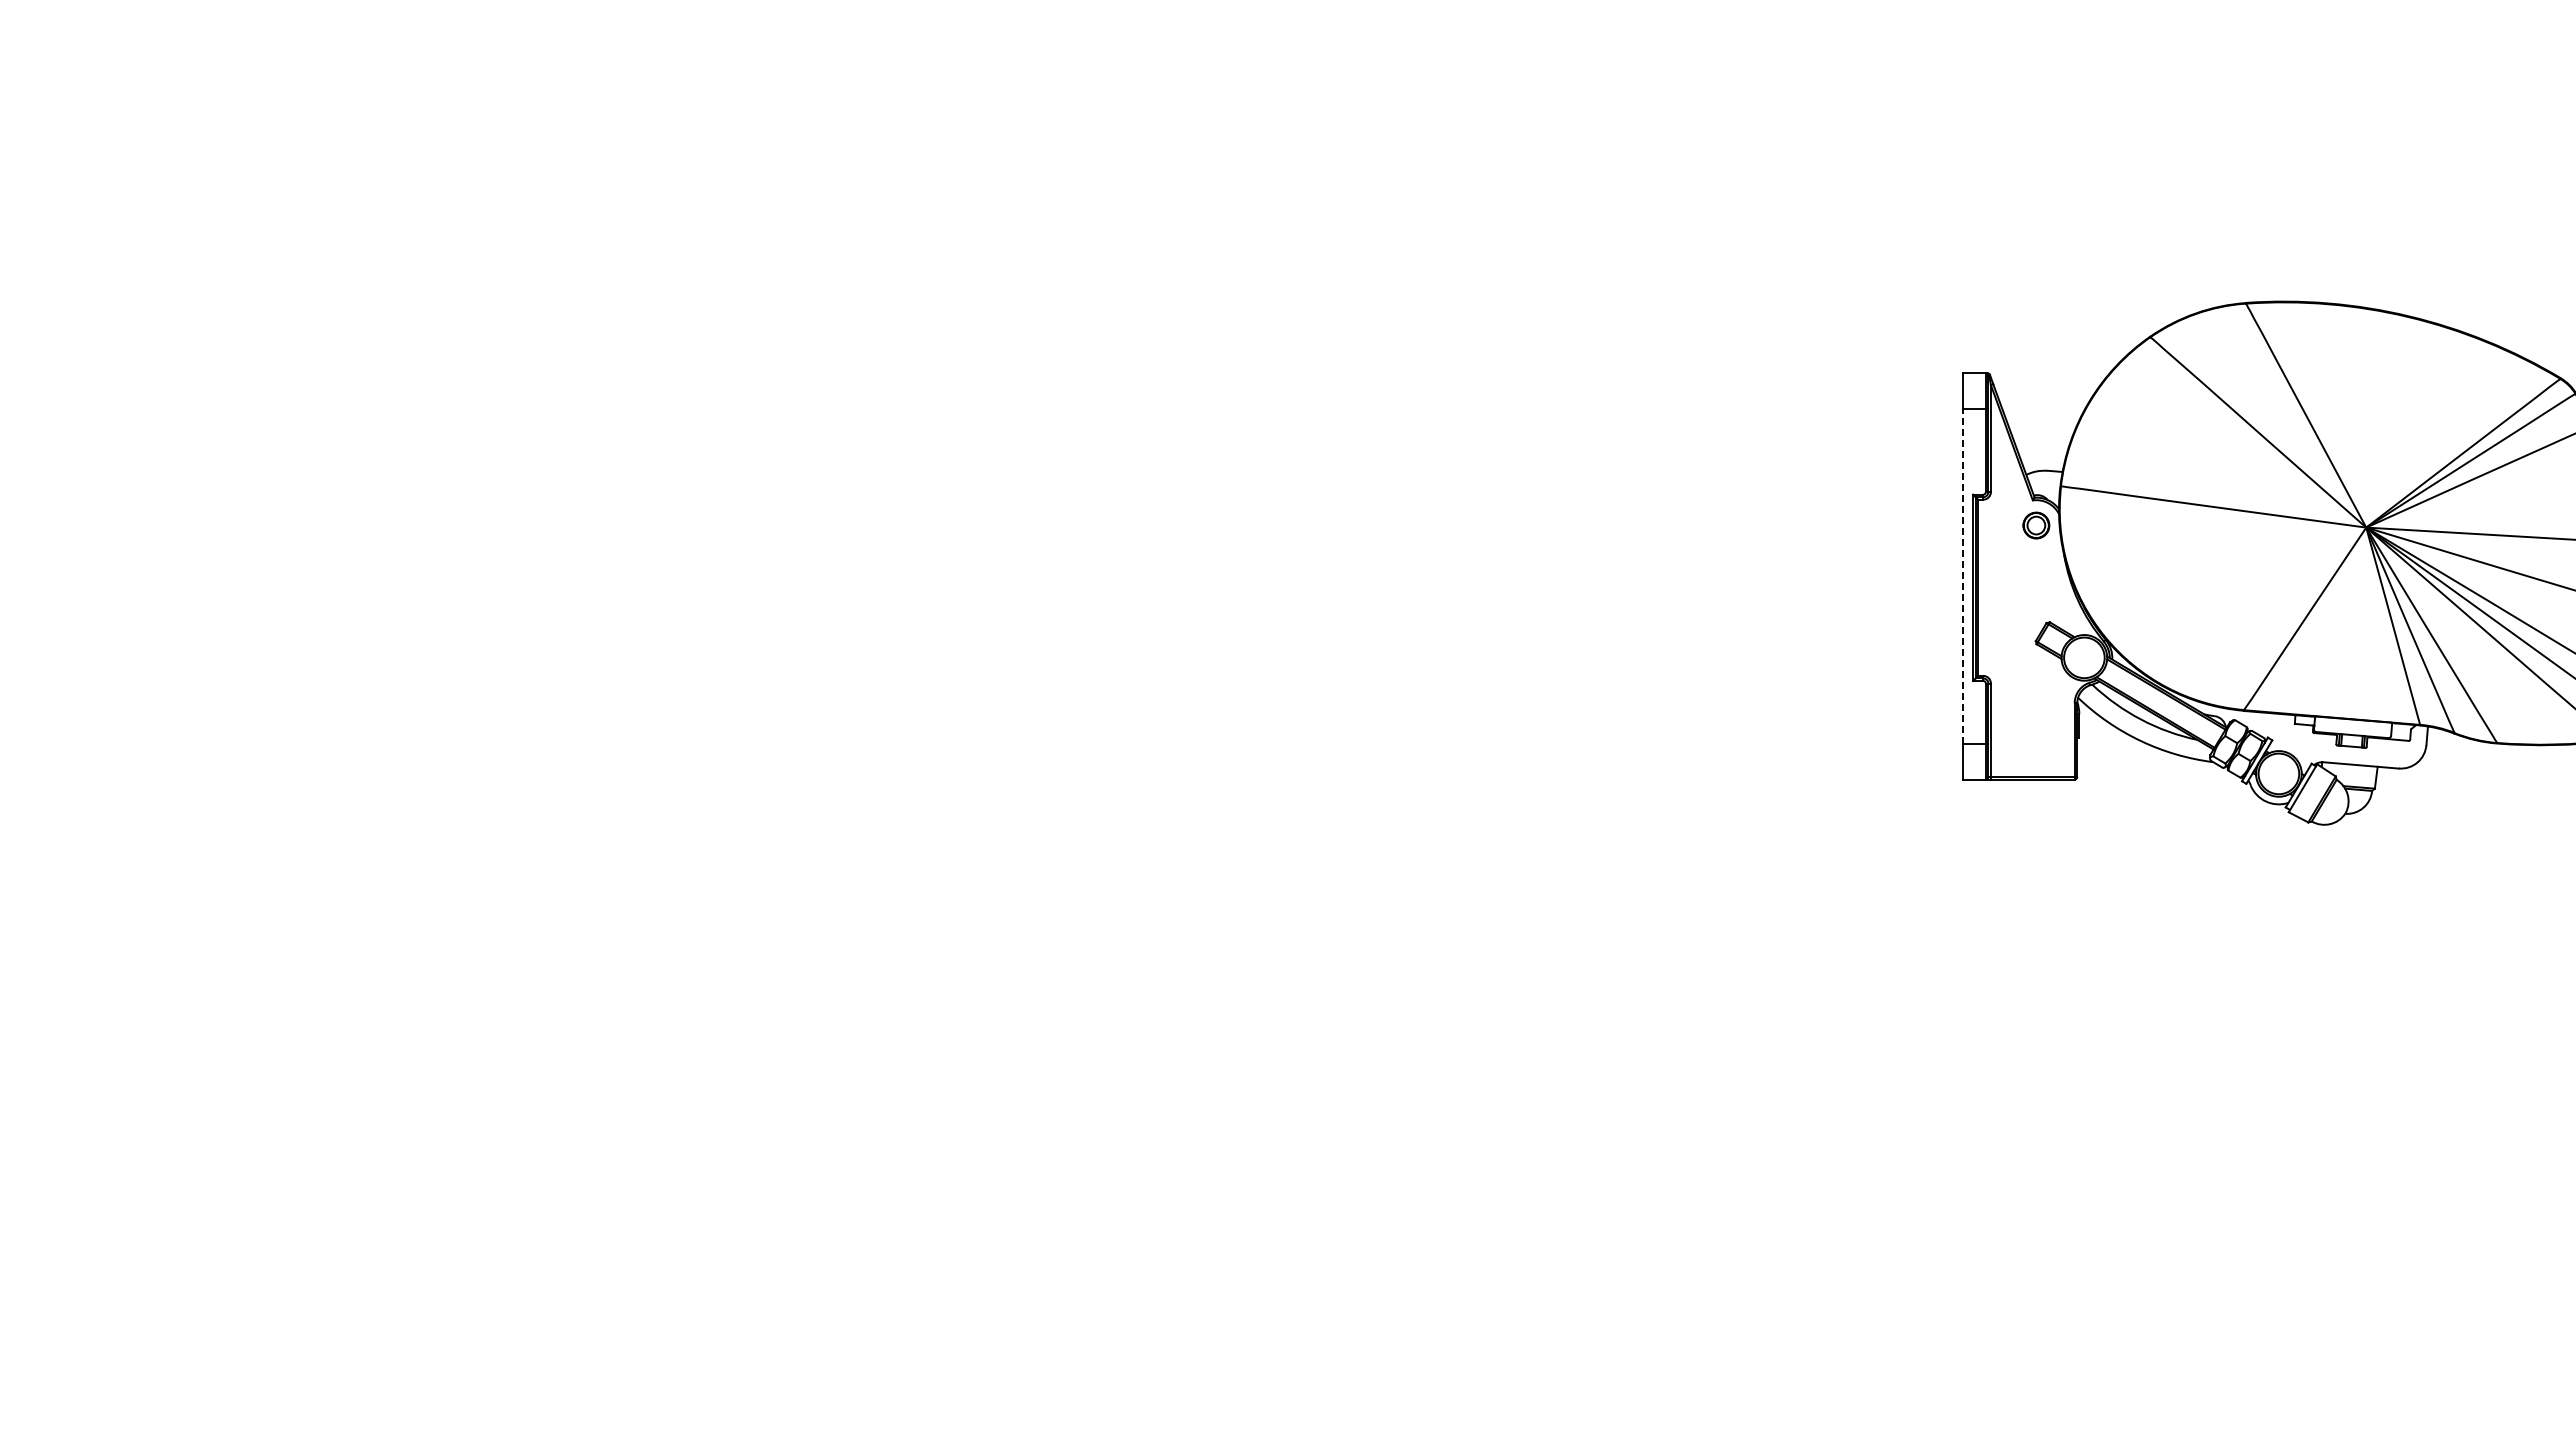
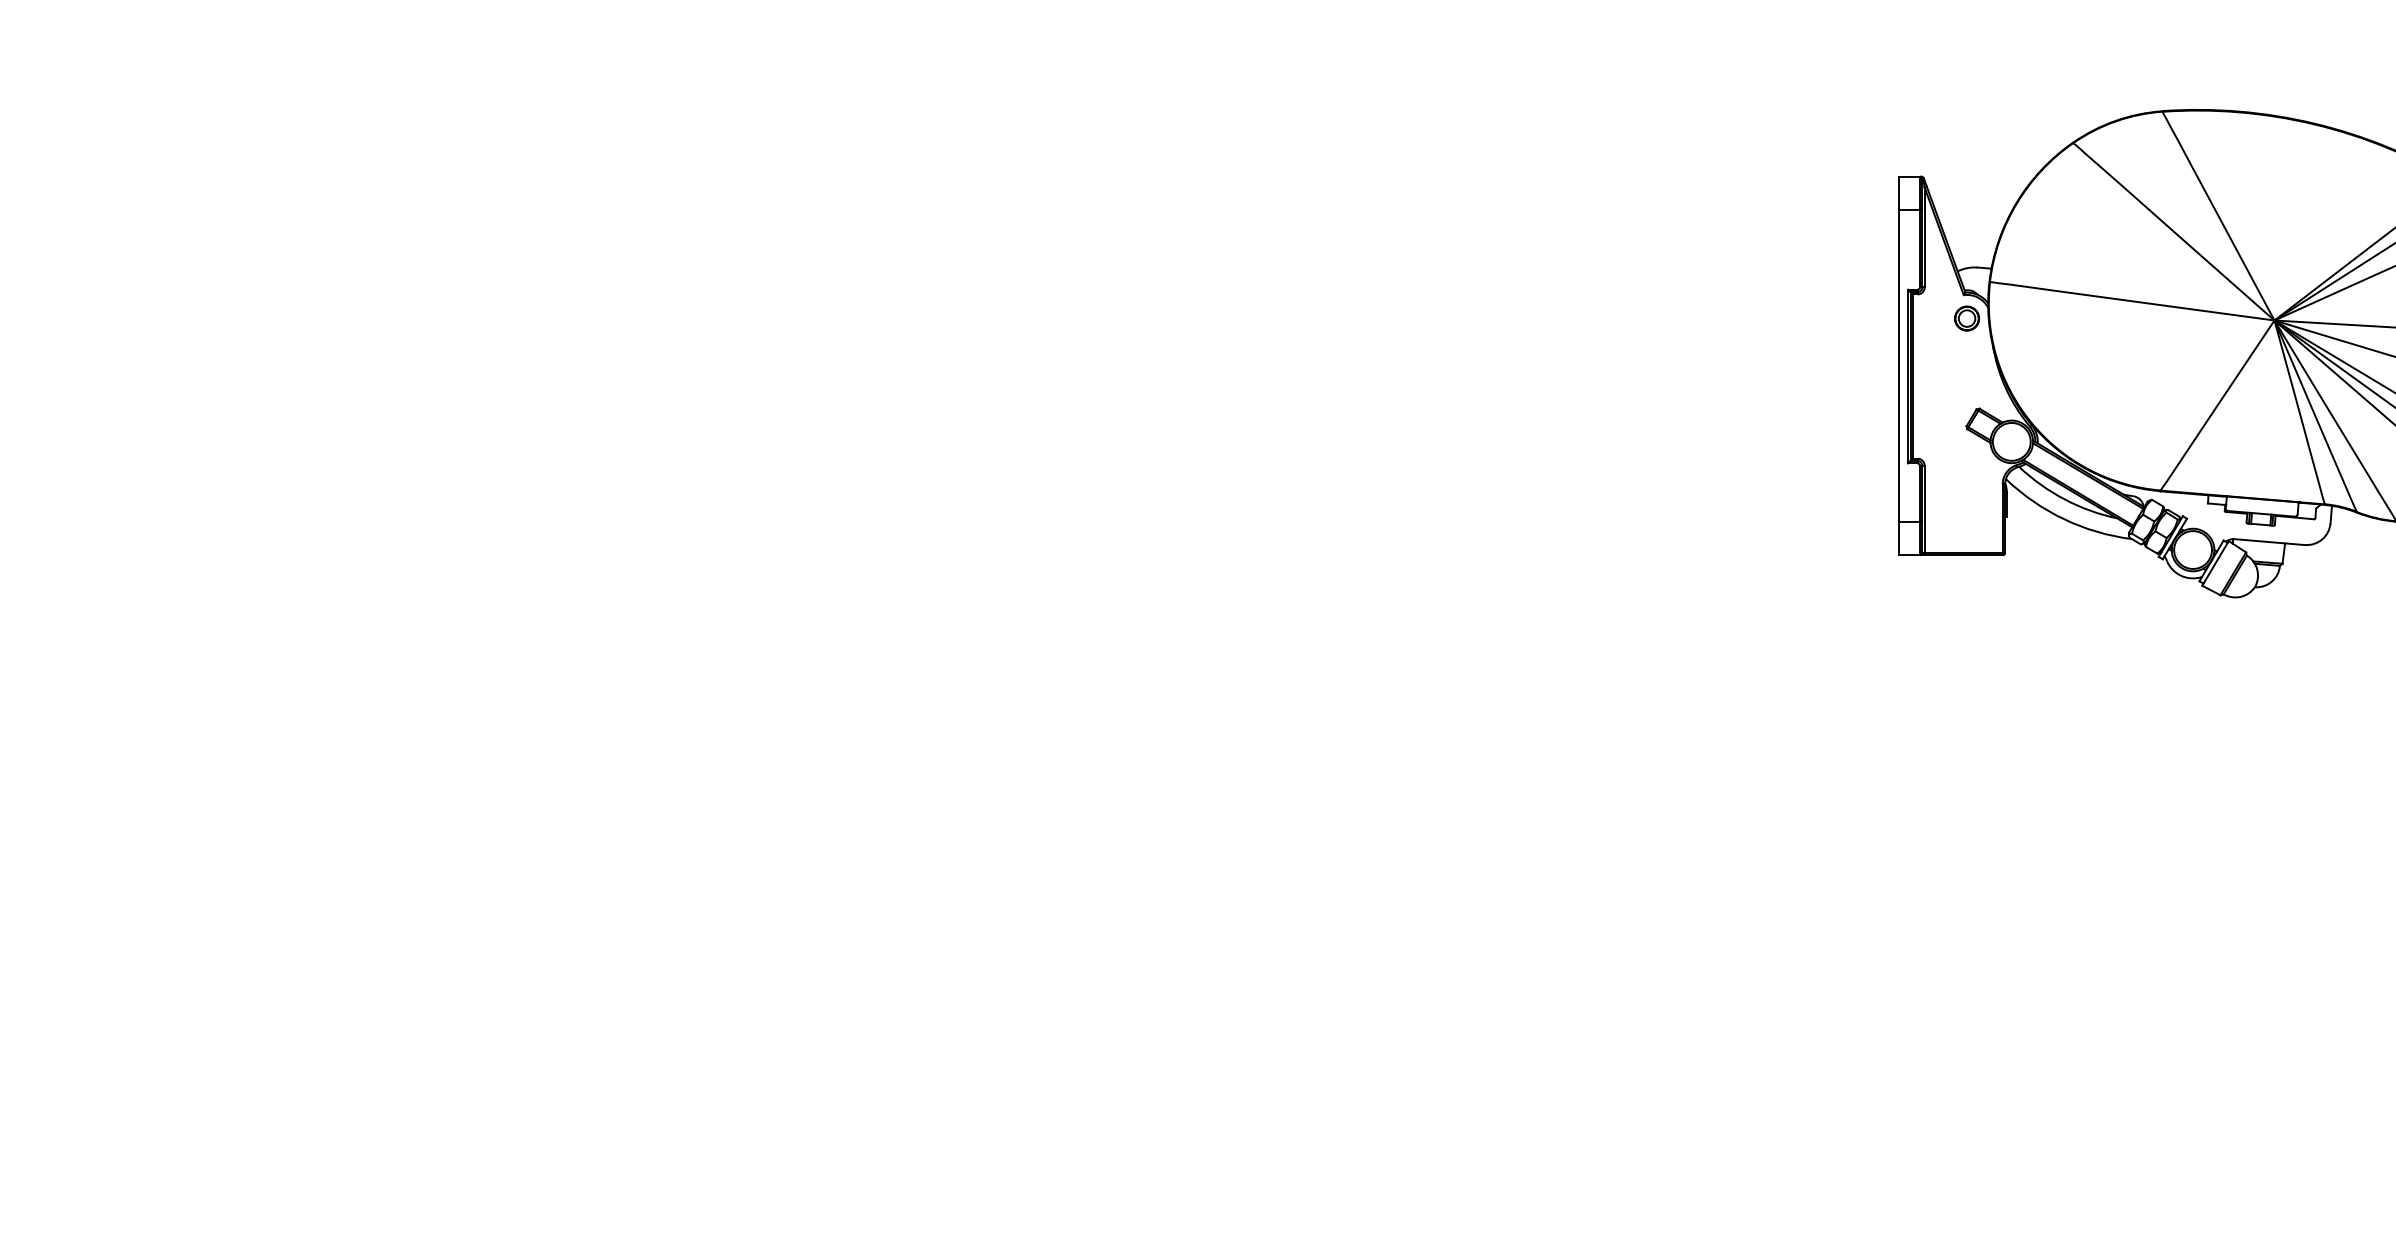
line: (1963, 576) -> (1899, 366), dashed -> solid

